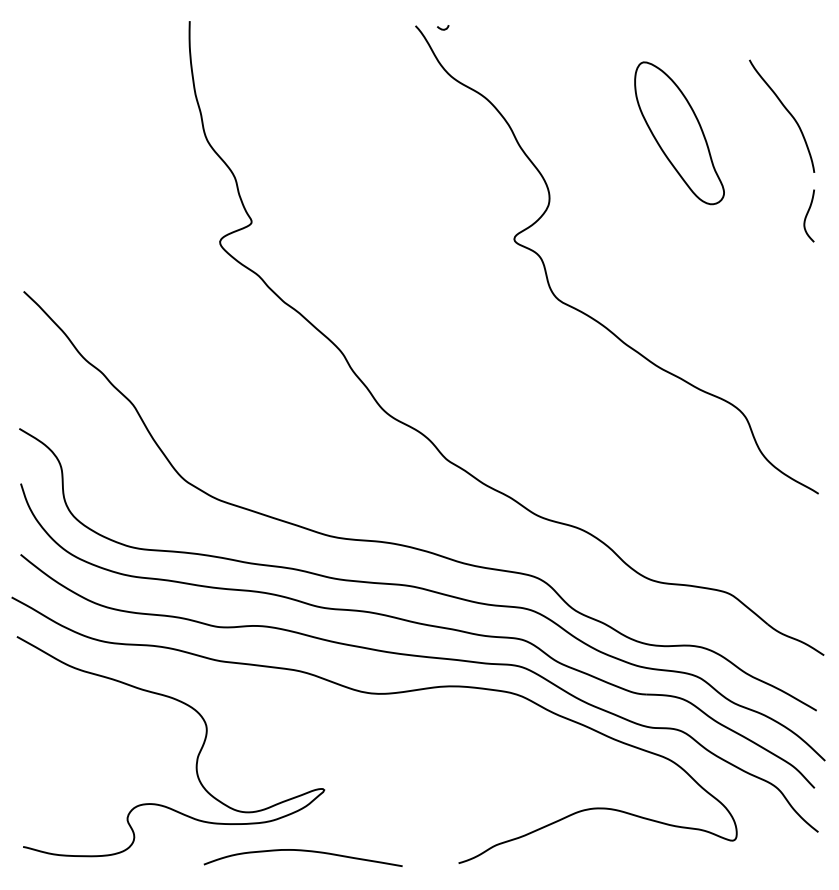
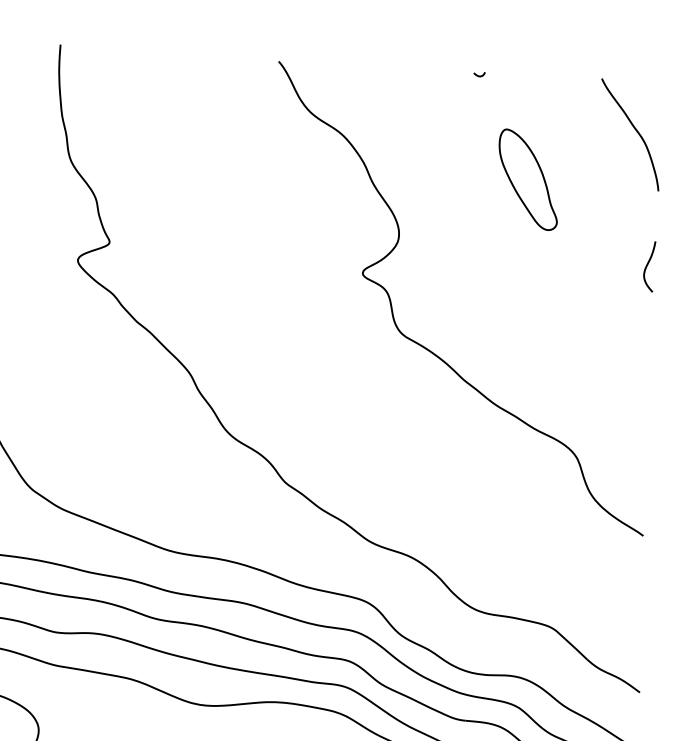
curve: (443, 28) -> (479, 75), moved
curve: (788, 113) -> (636, 132), moved
part: (679, 133) -> (528, 179), size x0.71

